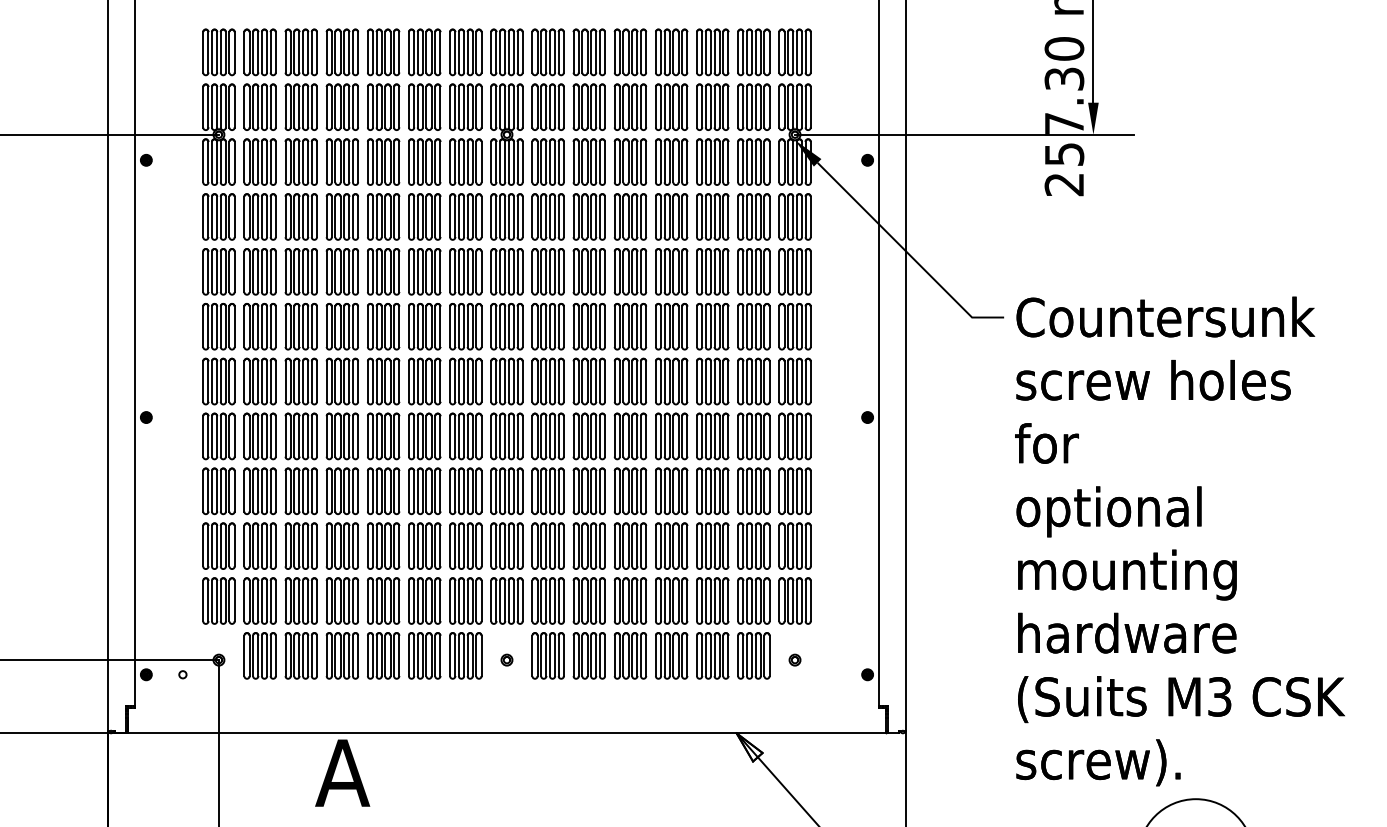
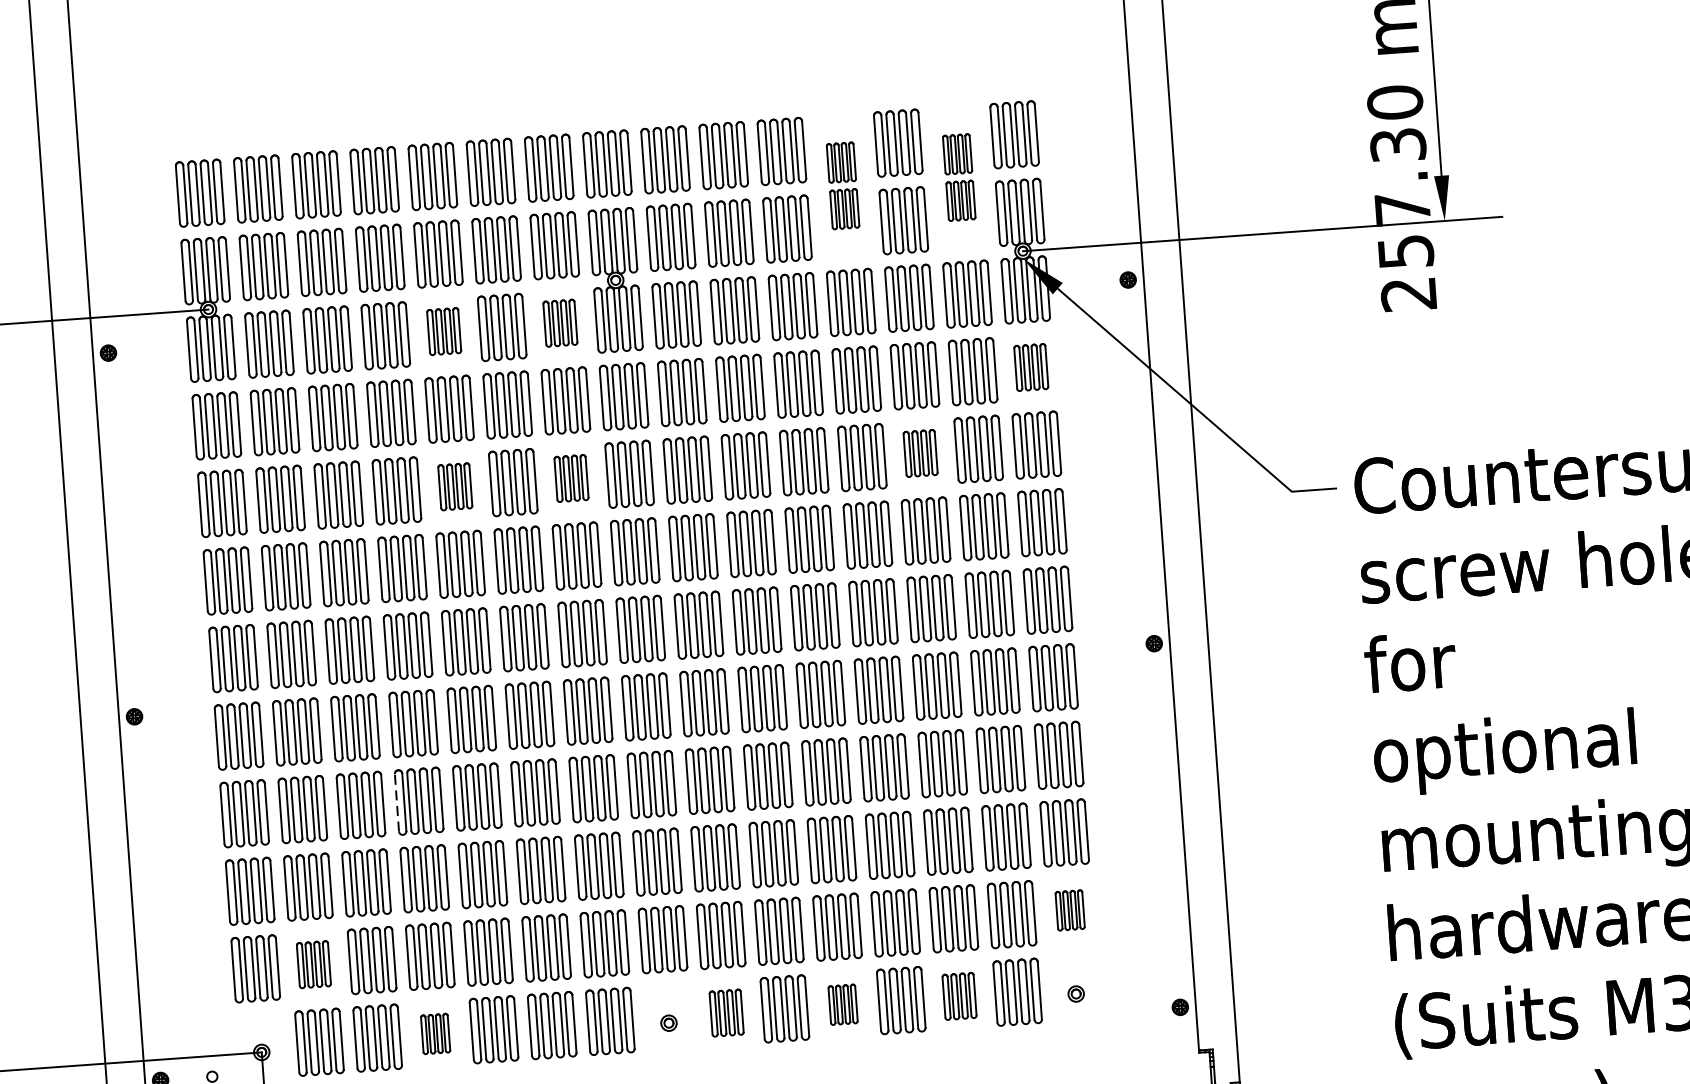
part: (671, 79) -> (842, 185), size x0.6
part: (753, 79) -> (958, 177), size x0.6
part: (383, 161) -> (443, 330), size x0.7
part: (465, 161) -> (559, 322), size x0.7
part: (794, 216) -> (1030, 366), size x0.7
part: (383, 271) -> (455, 486), size x0.7
part: (465, 271) -> (570, 477), size x0.7
part: (712, 271) -> (920, 452), size x0.7
line: (326, 490) -> (396, 801), solid -> dashed
part: (259, 600) -> (313, 963), size x0.7
part: (794, 600) -> (1069, 909), size x0.6
part: (341, 655) -> (434, 1033), size x0.6
part: (547, 655) -> (725, 1012), size x0.7
part: (630, 655) -> (843, 1004), size x0.6
part: (712, 655) -> (959, 995), size x0.7

